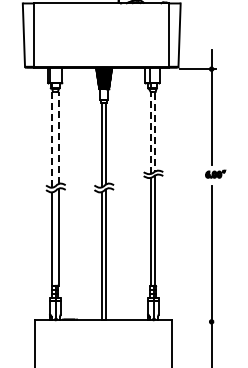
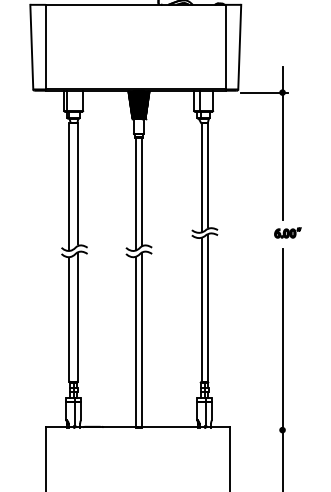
line: (53, 91) -> (71, 122), dashed -> solid
line: (151, 91) -> (202, 122), dashed -> solid

